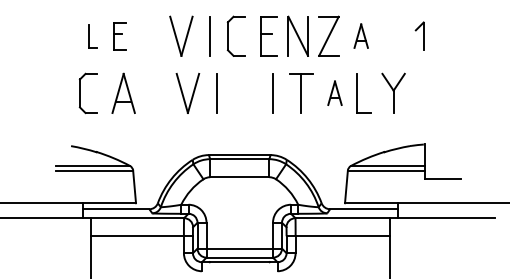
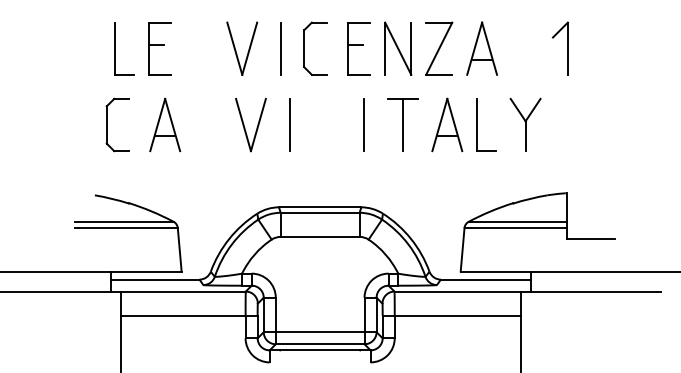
part: (361, 35) -> (482, 47), size x1.67
part: (419, 35) -> (560, 47), size x1.43
part: (92, 36) -> (123, 48), size x1.67
part: (119, 36) -> (159, 48), size x1.43
part: (334, 92) -> (446, 123), size x1.67

